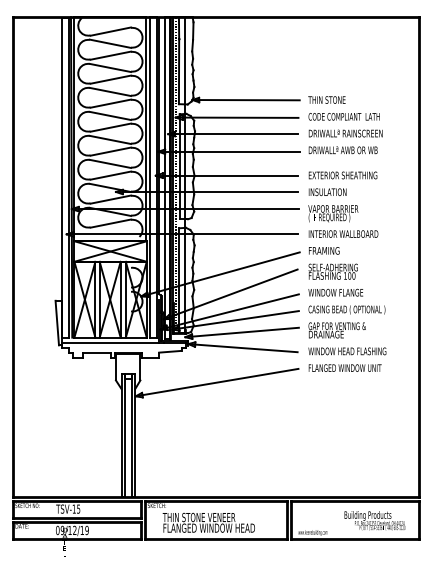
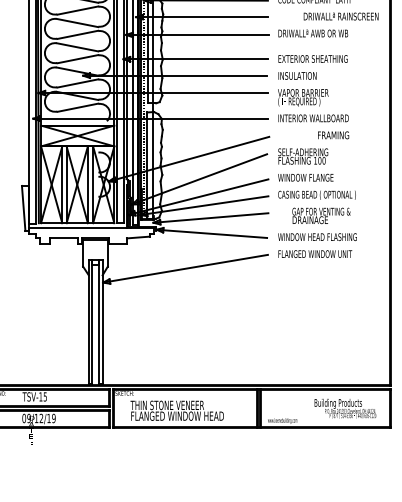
text: (345, 133) -> (340, 16), moved
text: (324, 250) -> (333, 134), moved
text: (336, 330) -> (320, 216), moved

